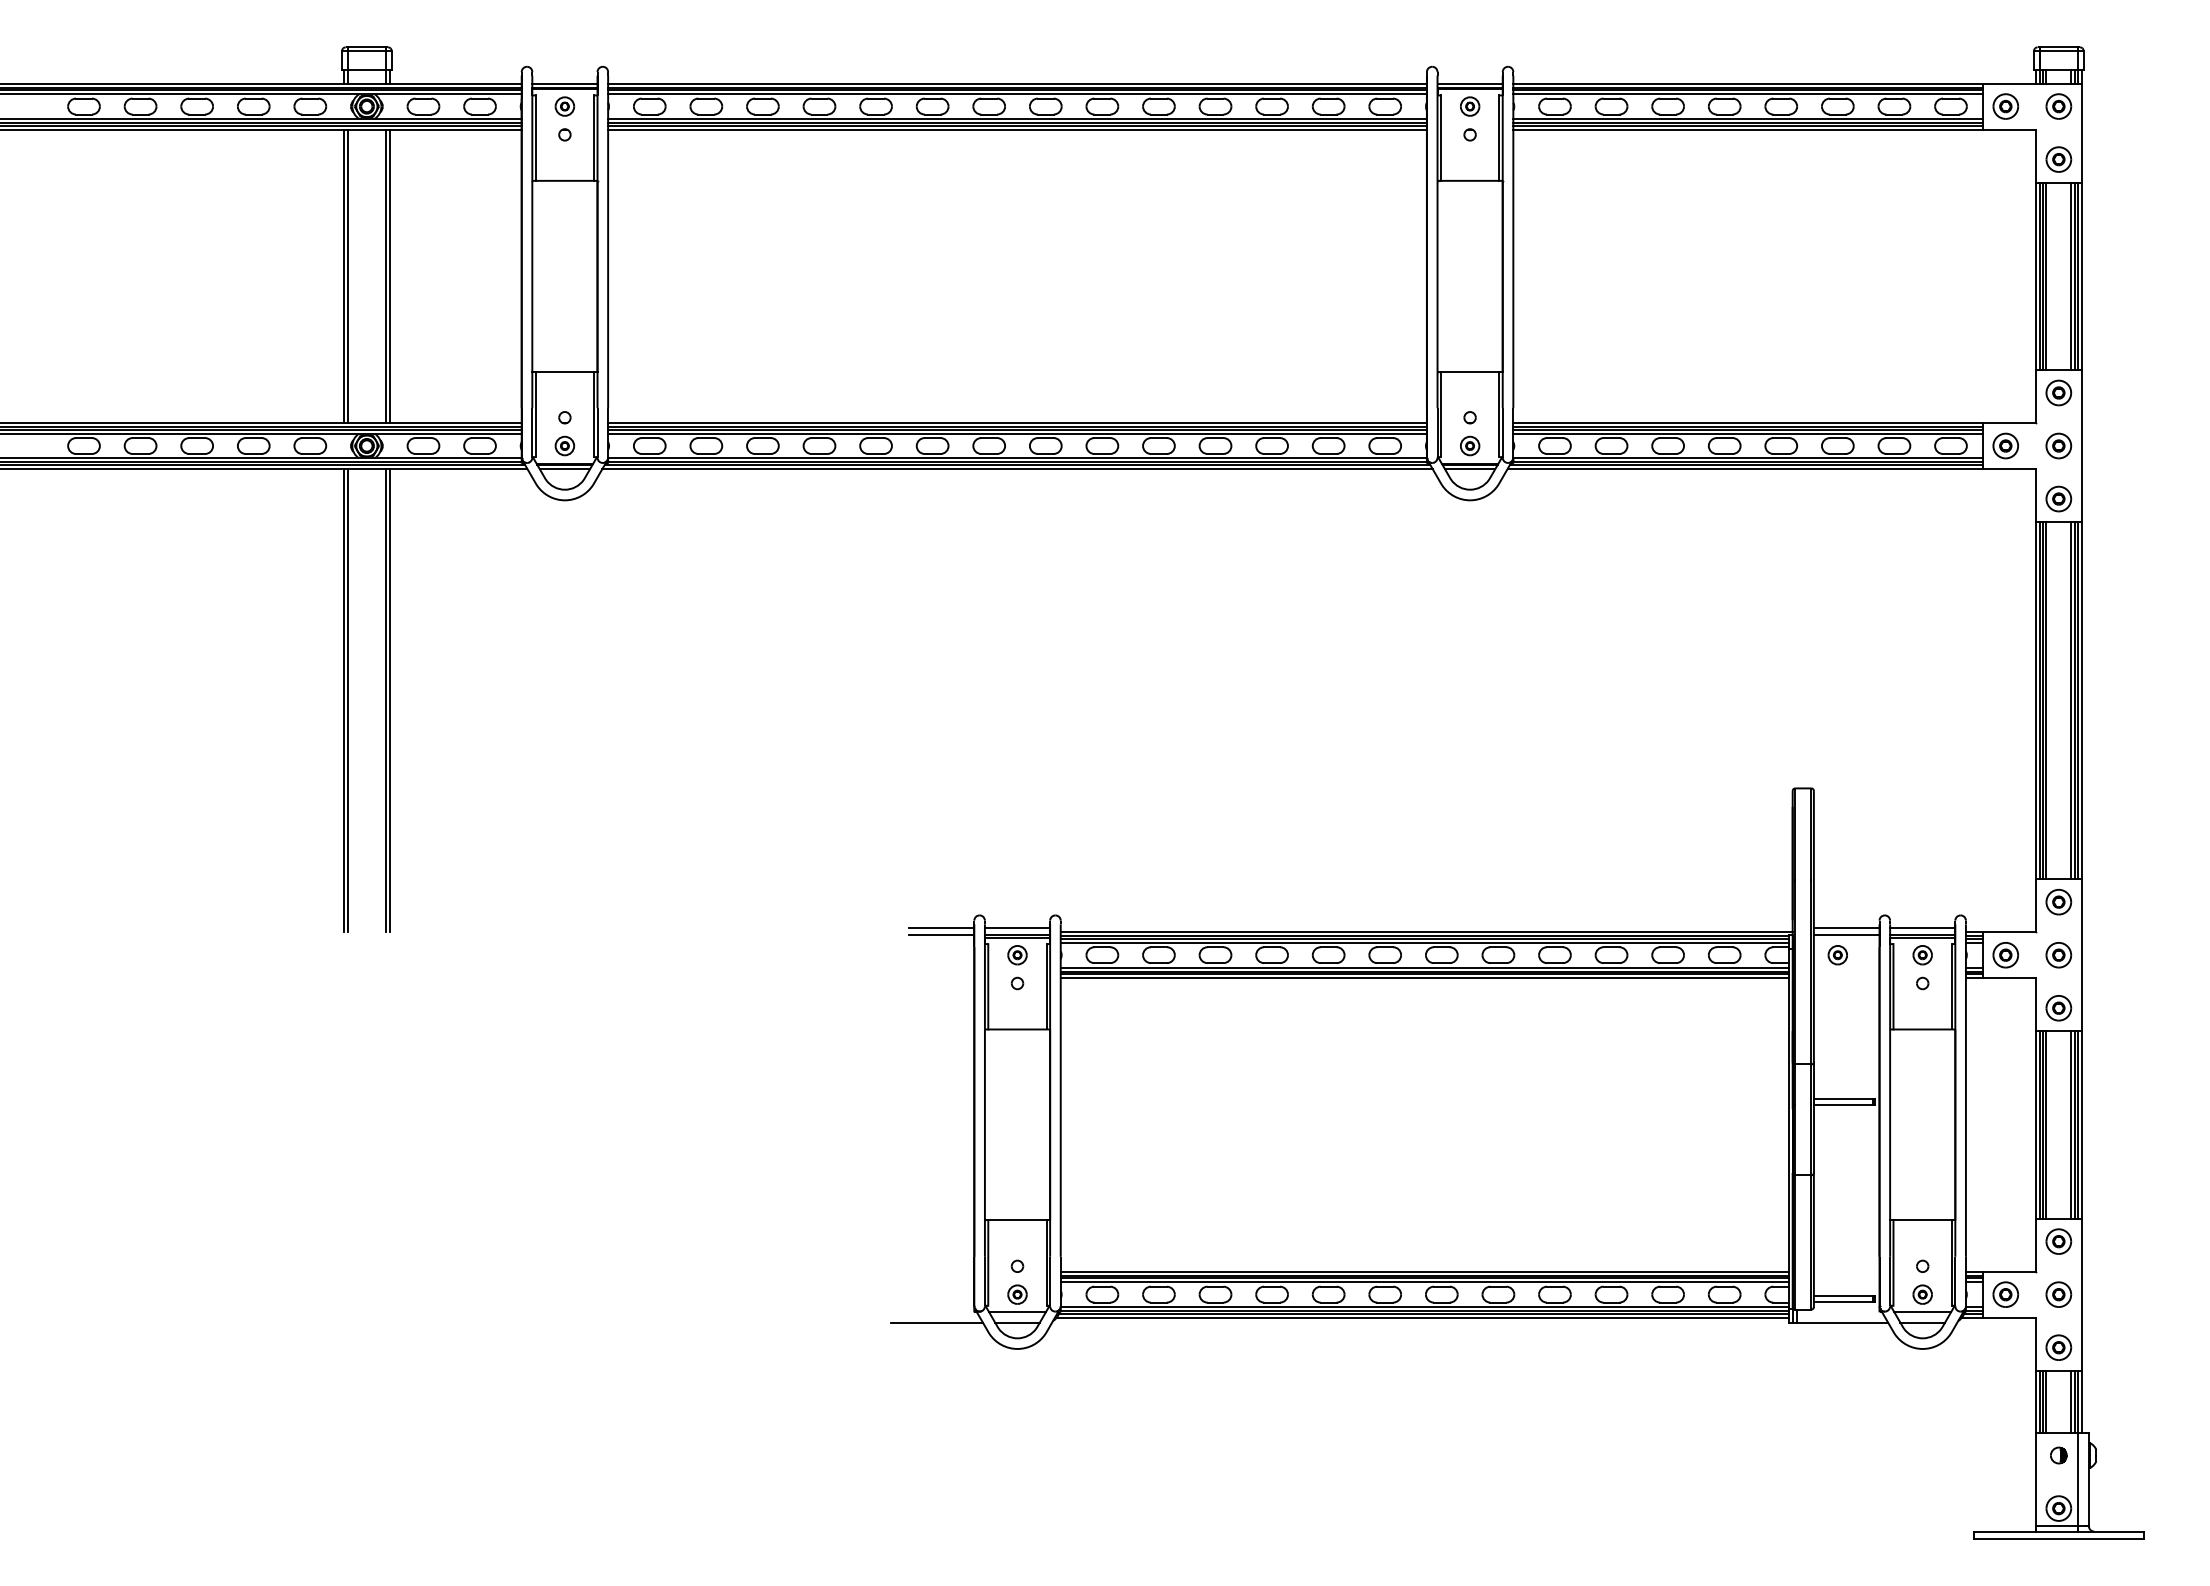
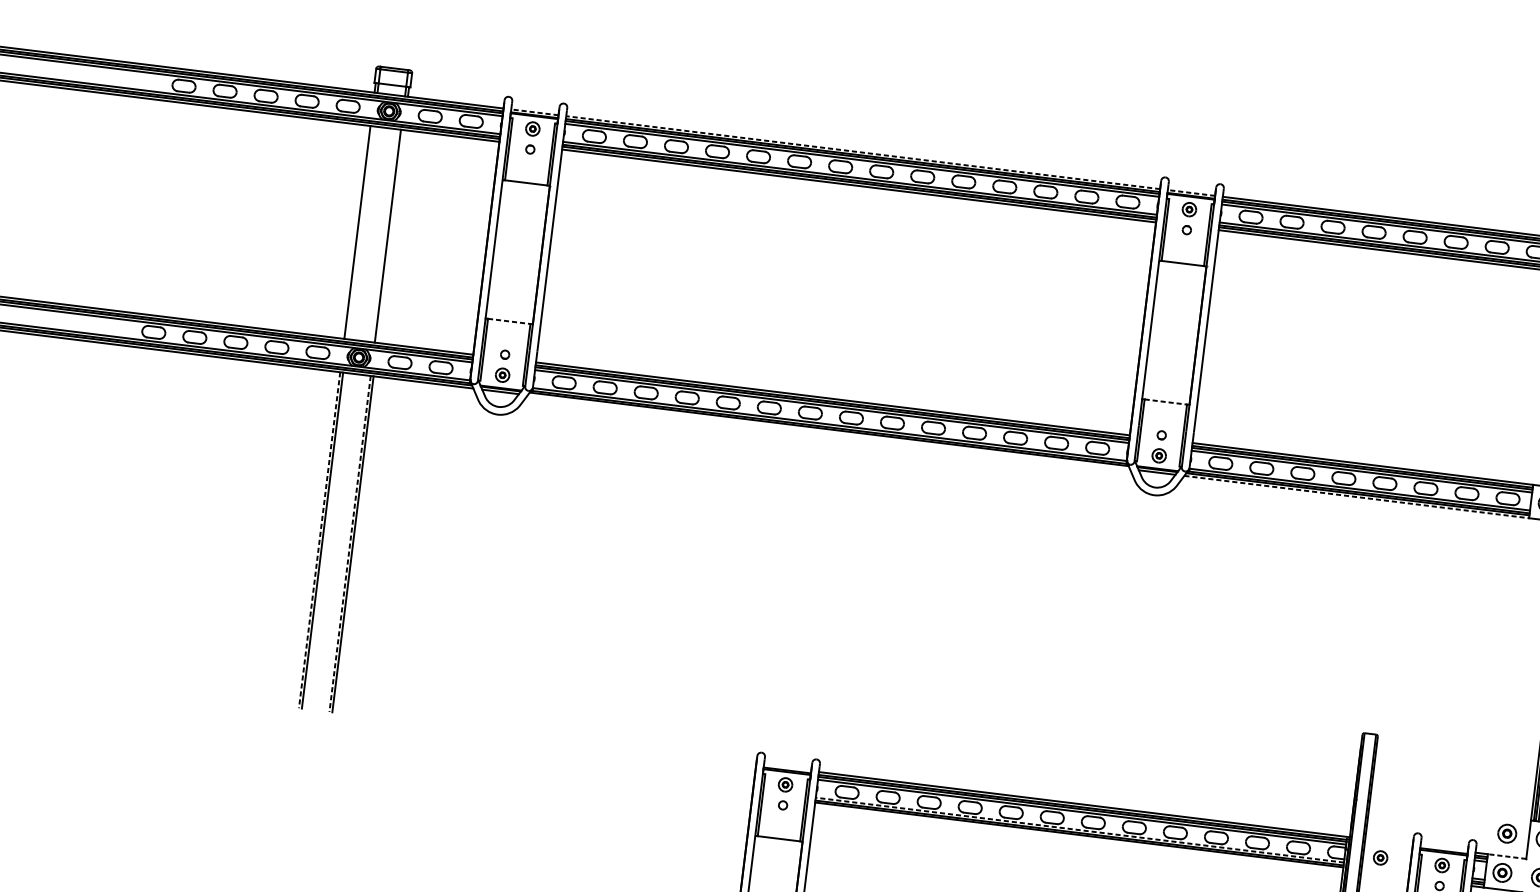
line: (564, 83) -> (534, 112), solid -> dashed
line: (1017, 83) -> (863, 152), solid -> dashed
line: (1470, 83) -> (1191, 192), solid -> dashed
line: (347, 276) -> (360, 232), removed
line: (389, 276) -> (390, 236), removed
line: (565, 371) -> (509, 321), solid -> dashed
line: (1470, 371) -> (1166, 401), solid -> dashed
line: (1017, 469) -> (828, 432), removed
line: (1745, 469) -> (1356, 497), solid -> dashed
line: (343, 700) -> (319, 540), solid -> dashed
line: (385, 700) -> (349, 543), solid -> dashed
part: (2005, 901) -> (1507, 833), added
line: (941, 928) -> (732, 758), removed
line: (1017, 928) -> (787, 765), removed
line: (1846, 928) -> (1389, 839), removed
line: (1922, 928) -> (1444, 846), removed
line: (2009, 932) -> (1507, 856), solid -> dashed
line: (941, 935) -> (732, 763), removed
line: (1846, 935) -> (1388, 844), removed
line: (1424, 967) -> (1079, 830), solid -> dashed
line: (1424, 978) -> (1078, 838), removed

